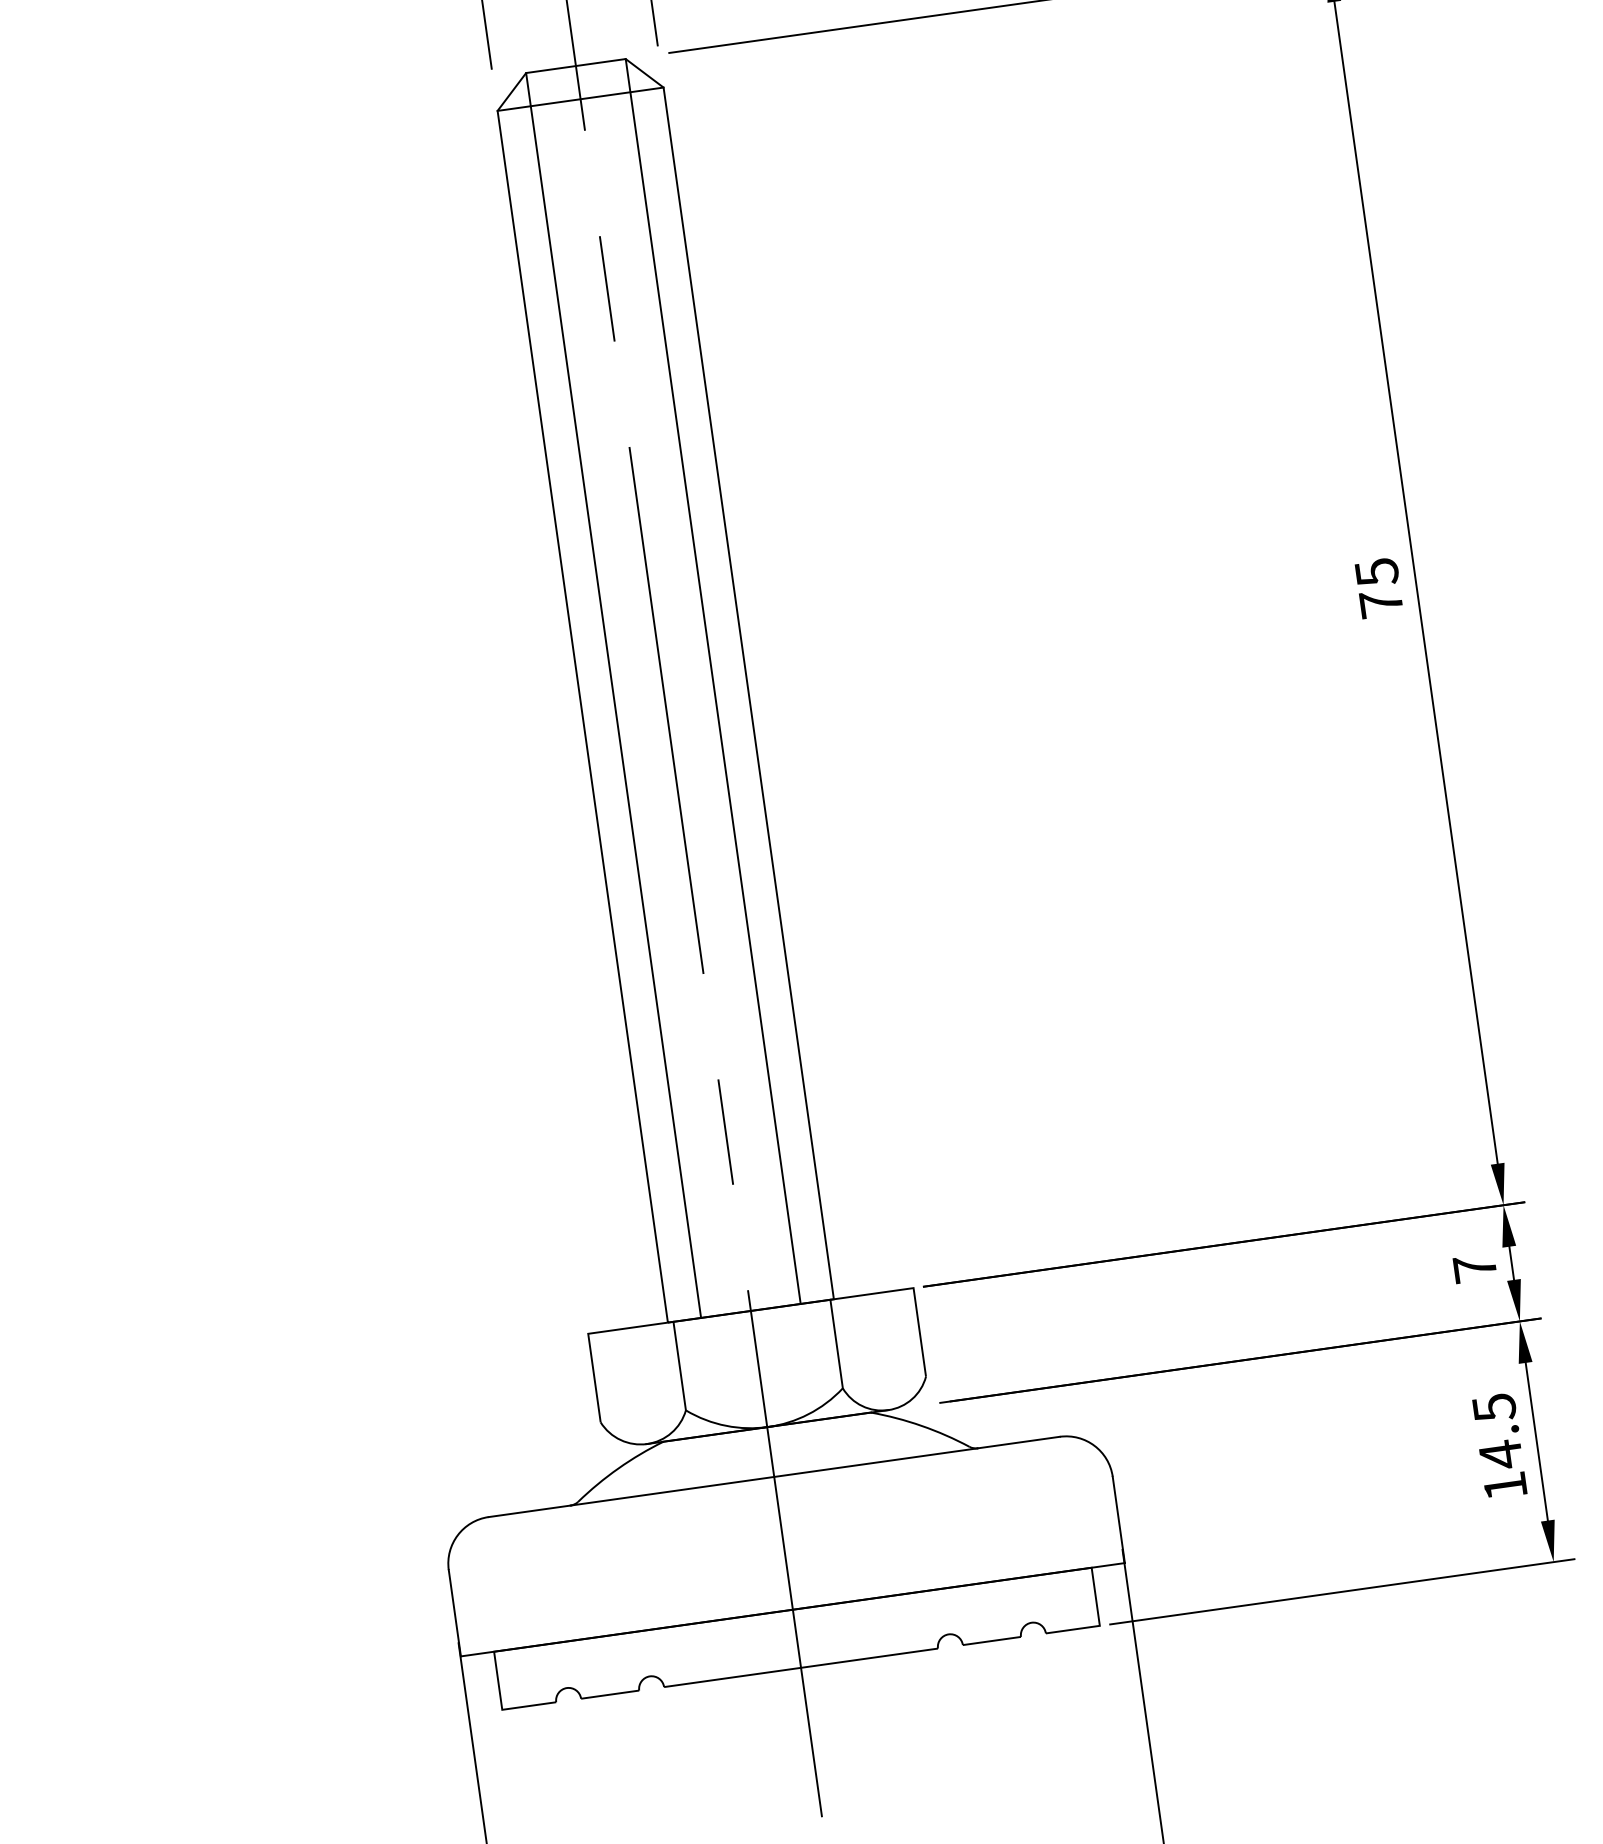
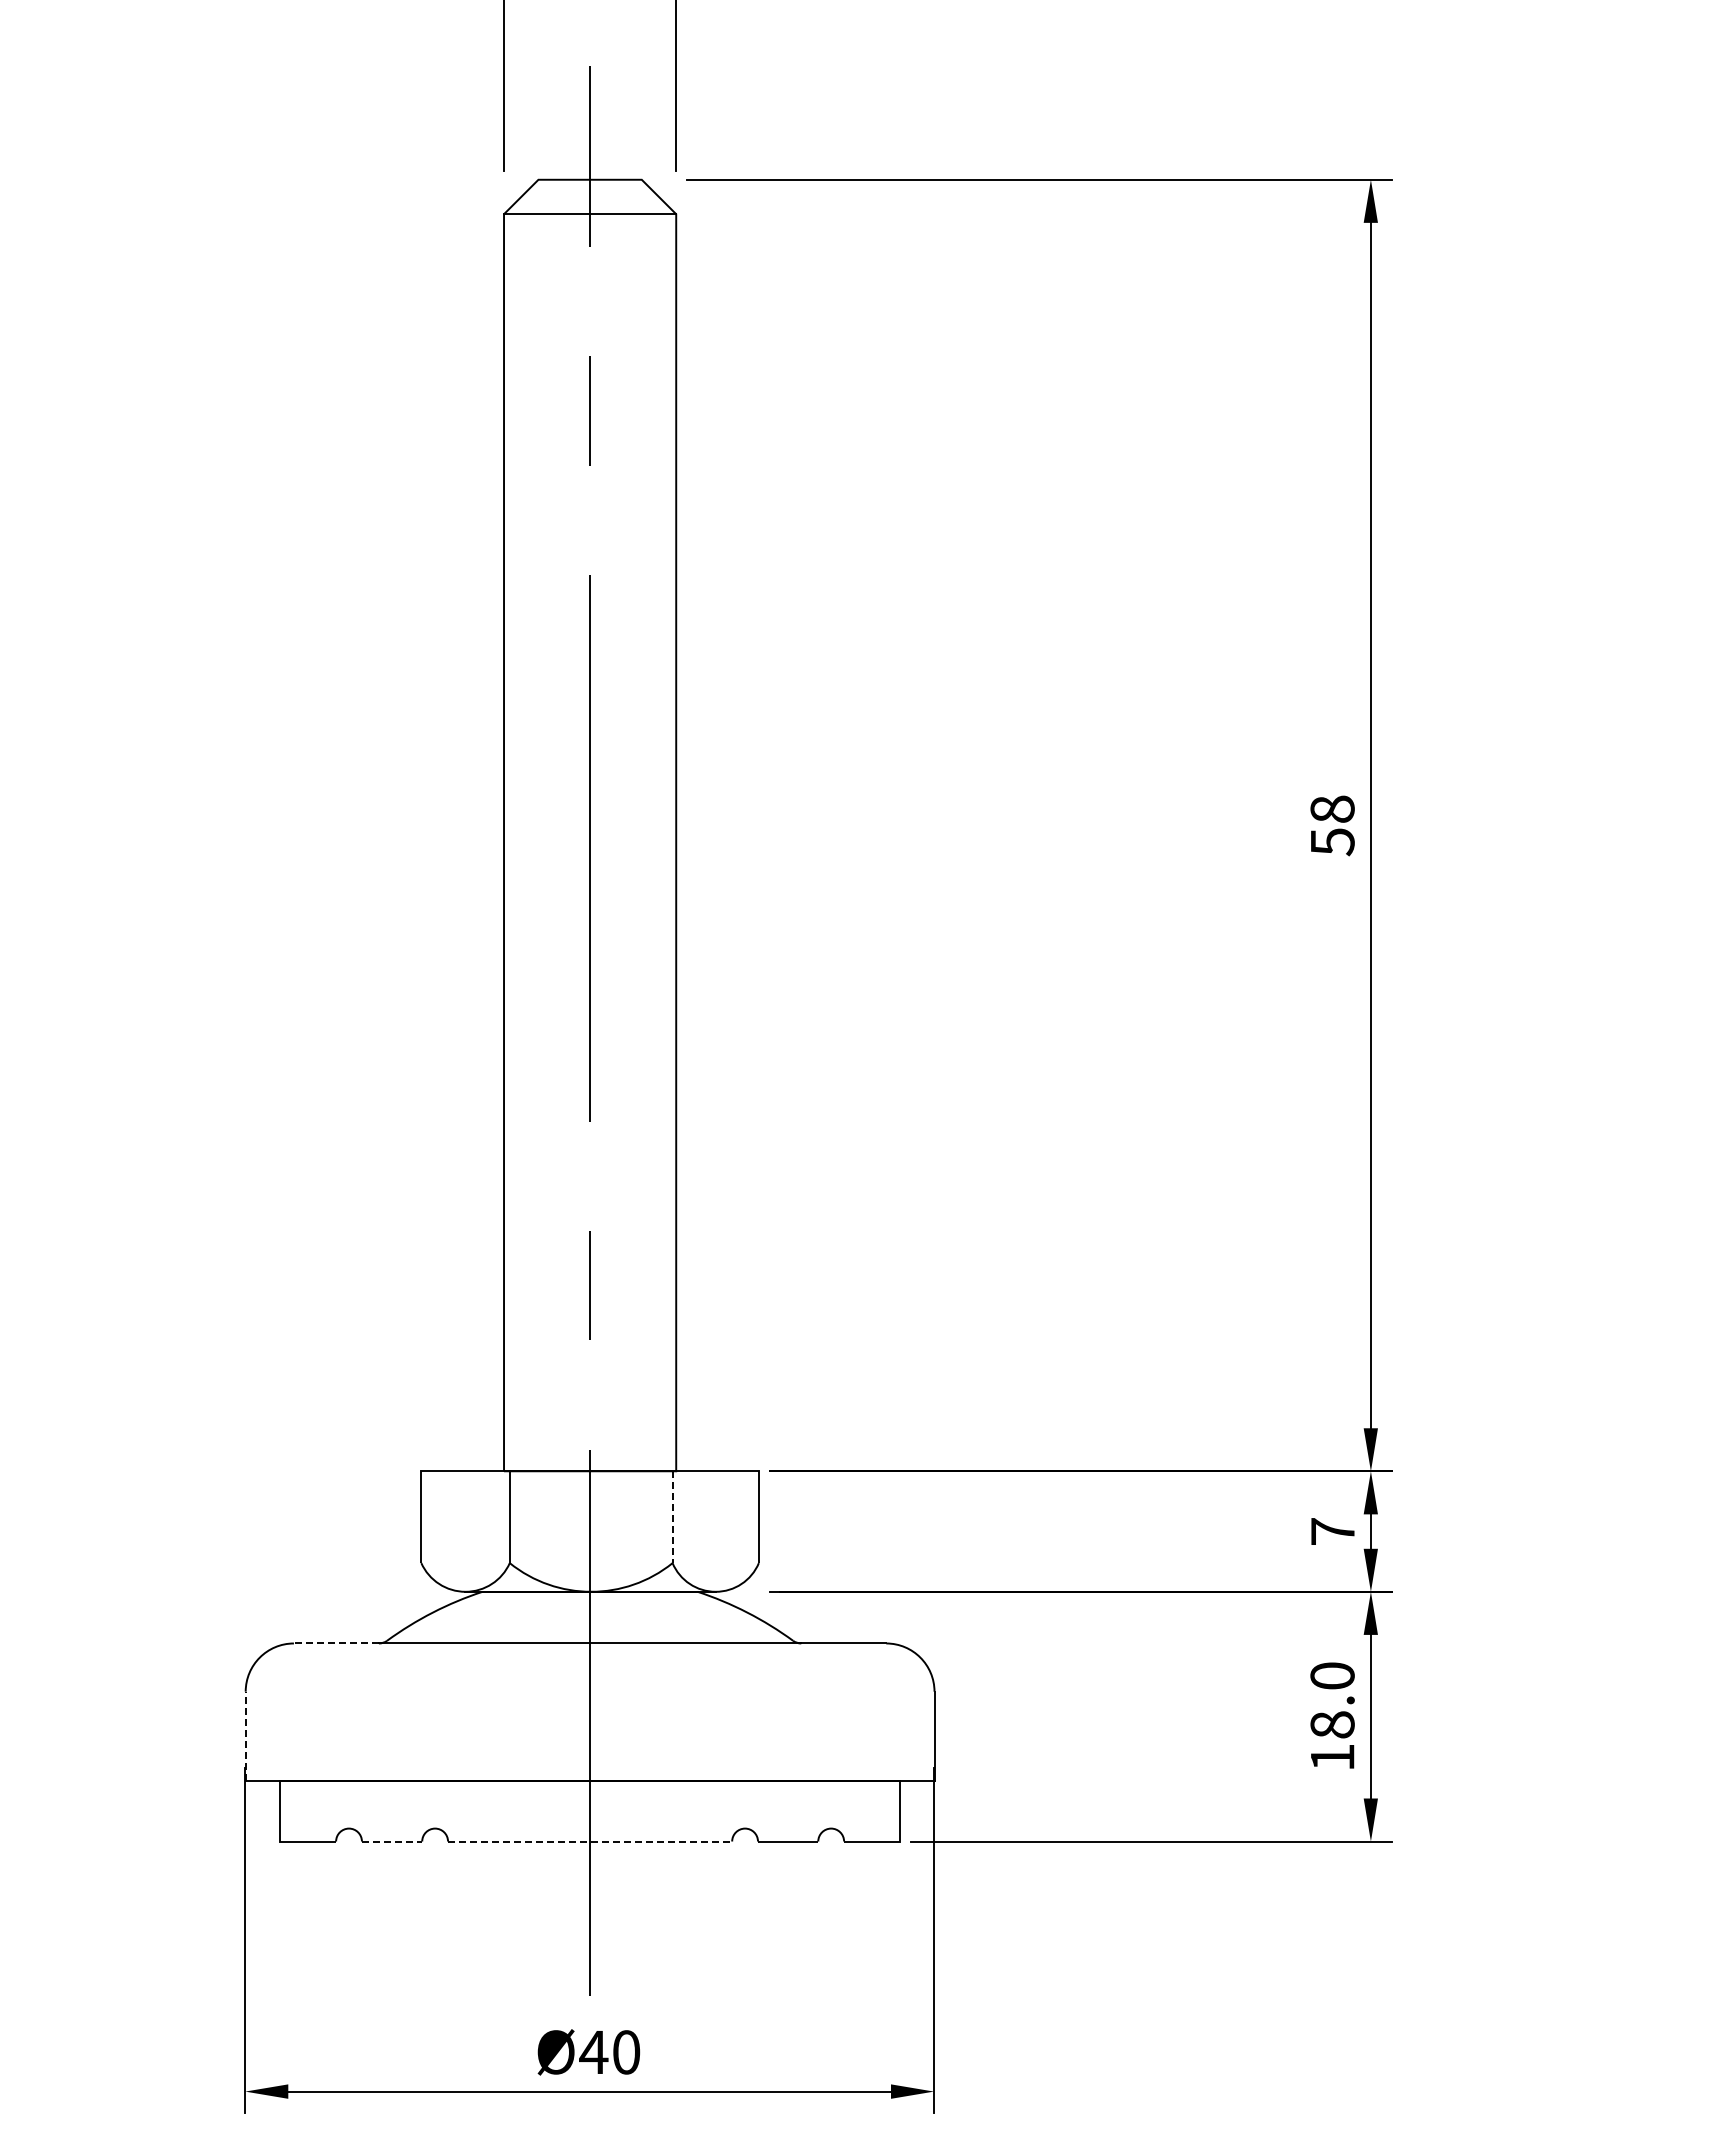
text: (1379, 587) -> (1332, 825), 75 -> 58
line: (712, 681) -> (641, 825), removed
line: (613, 695) -> (538, 825), removed
line: (836, 1344) -> (672, 1517), solid -> dashed
text: (1497, 1431) -> (1332, 1700), 14.5 -> 18.0
line: (528, 1511) -> (335, 1643), solid -> dashed
line: (454, 1613) -> (245, 1736), solid -> dashed
line: (801, 1667) -> (590, 1841), solid -> dashed
line: (610, 1694) -> (392, 1841), solid -> dashed

